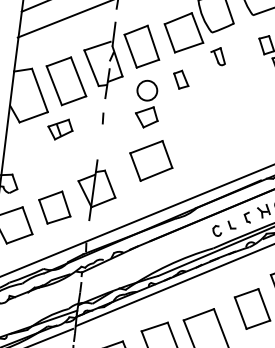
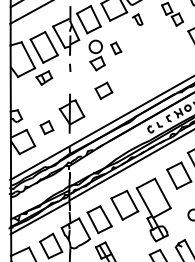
part: (181, 80) -> (116, 48), moved
part: (150, 160) -> (103, 90), size x0.6
part: (54, 207) -> (46, 127), size x0.6

